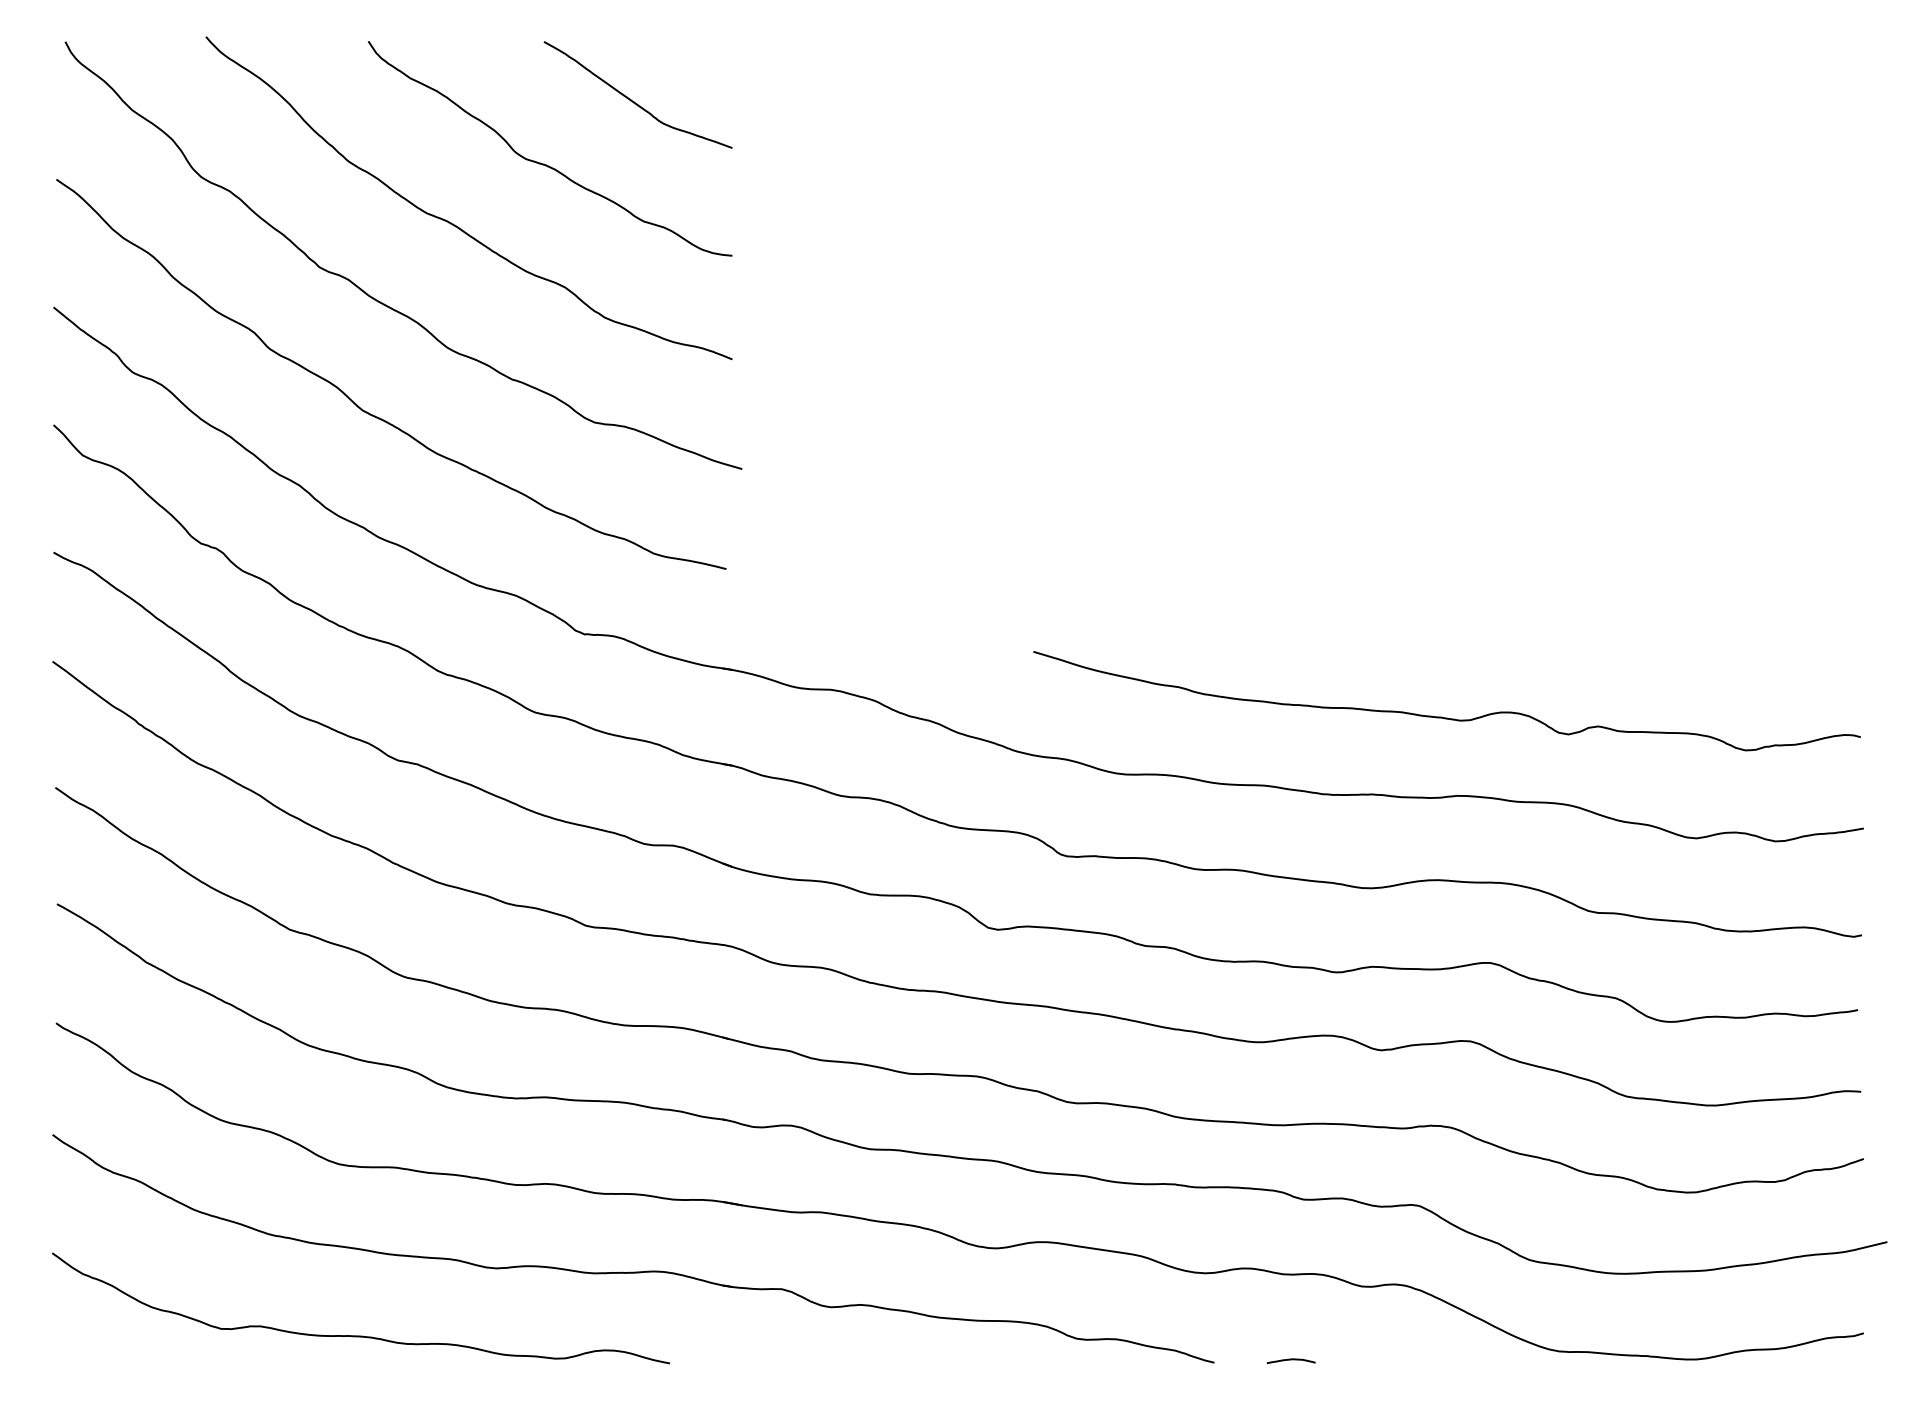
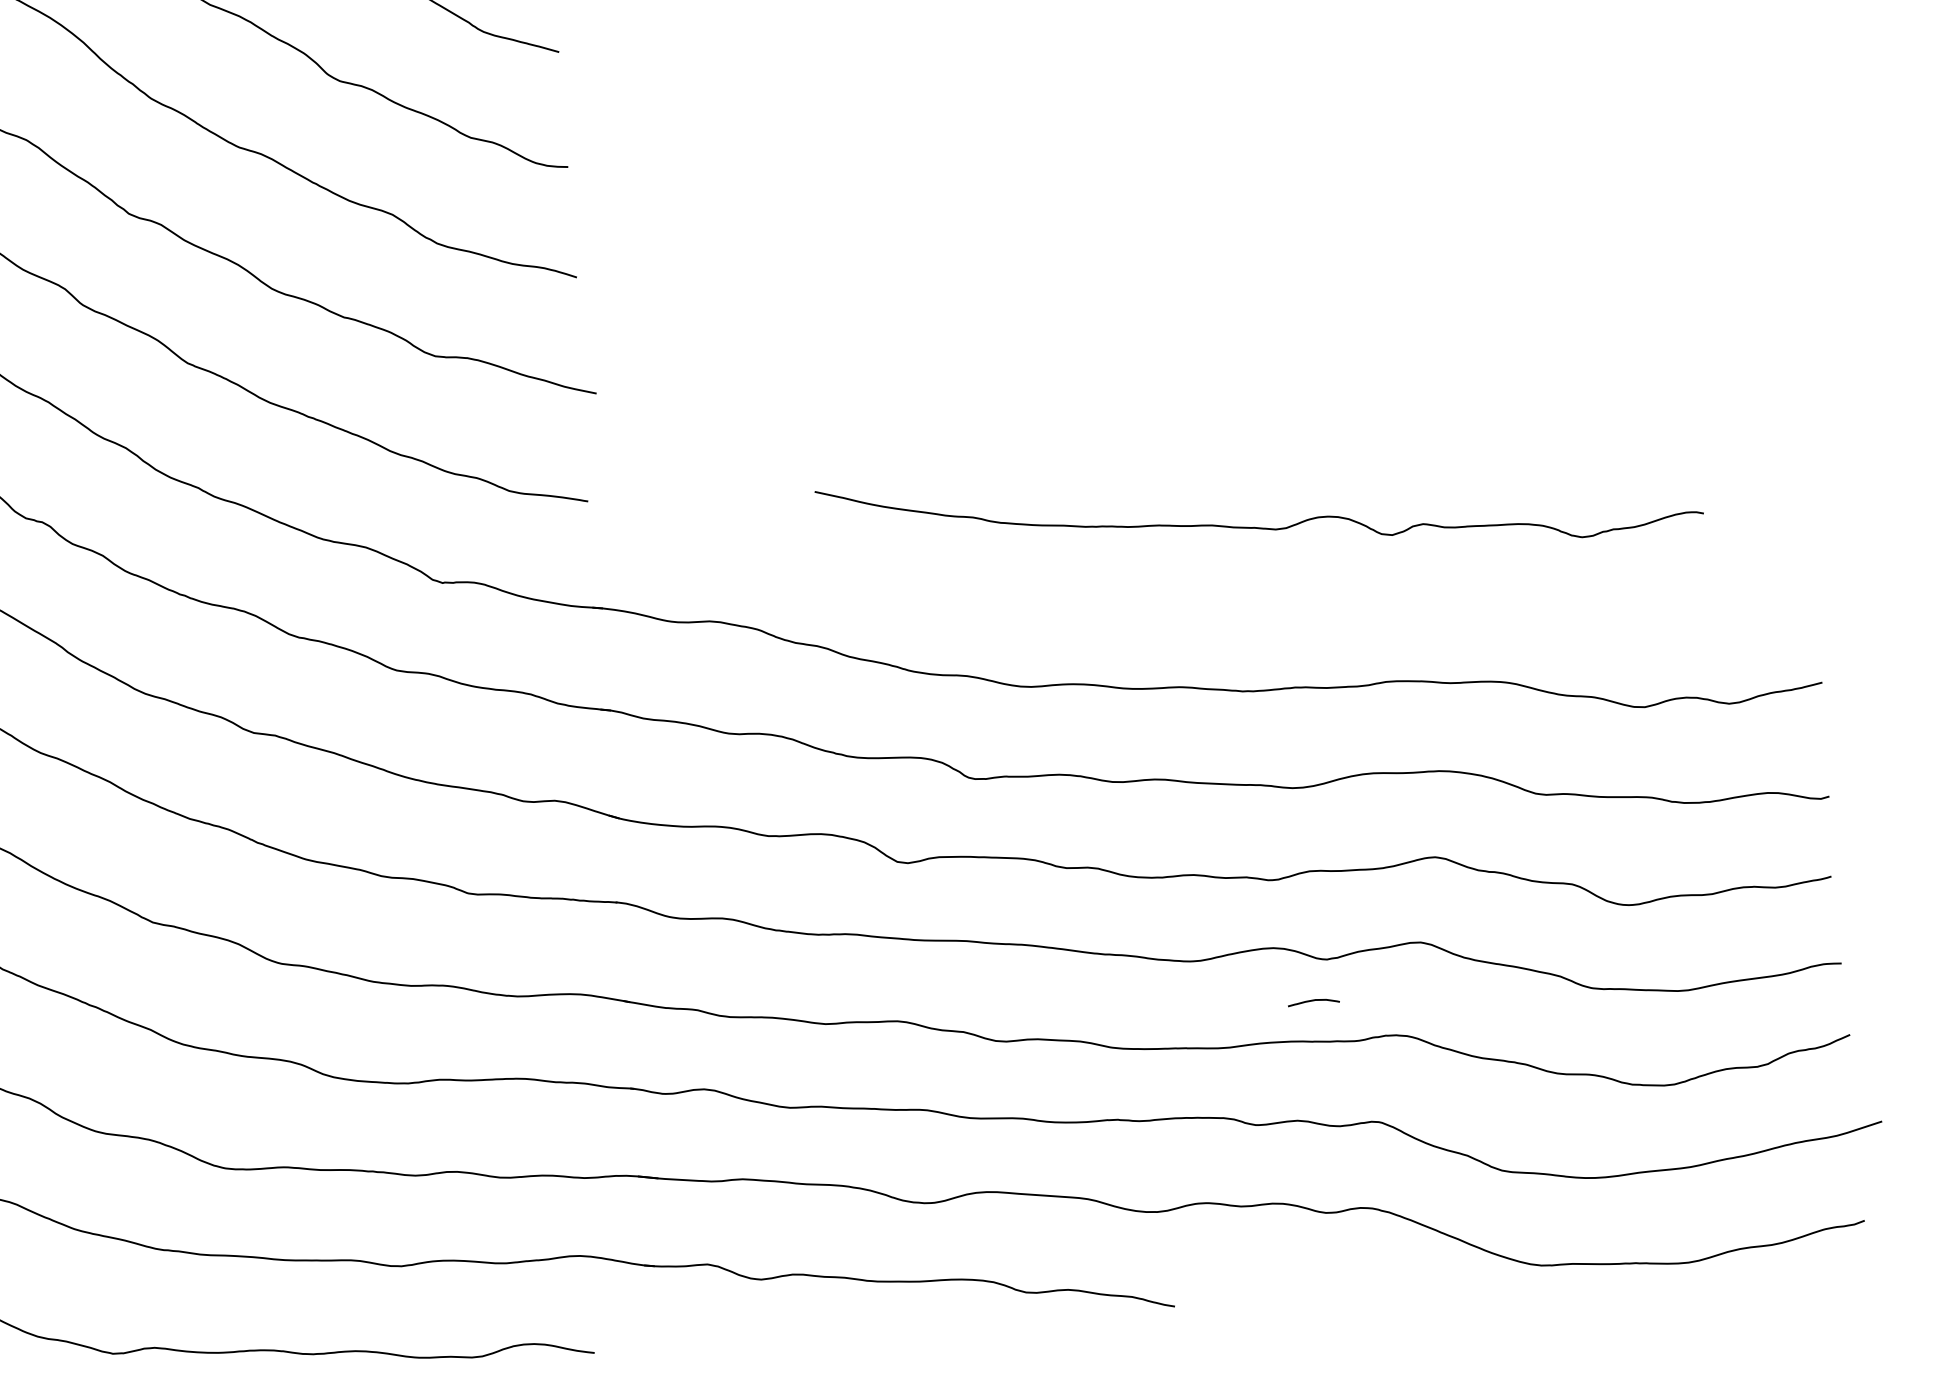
curve: (1441, 716) -> (1255, 526), moved
curve: (1290, 1360) -> (1312, 1001), moved

